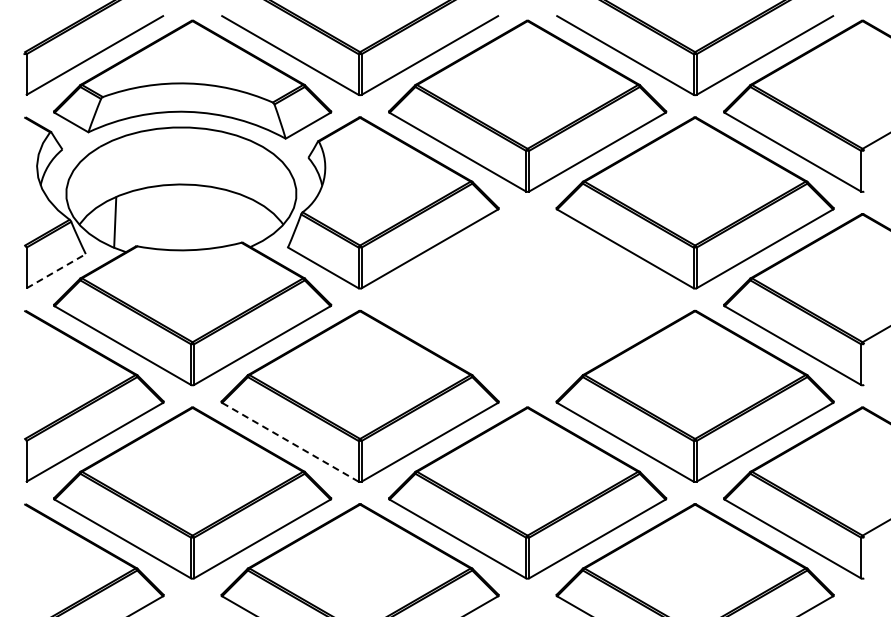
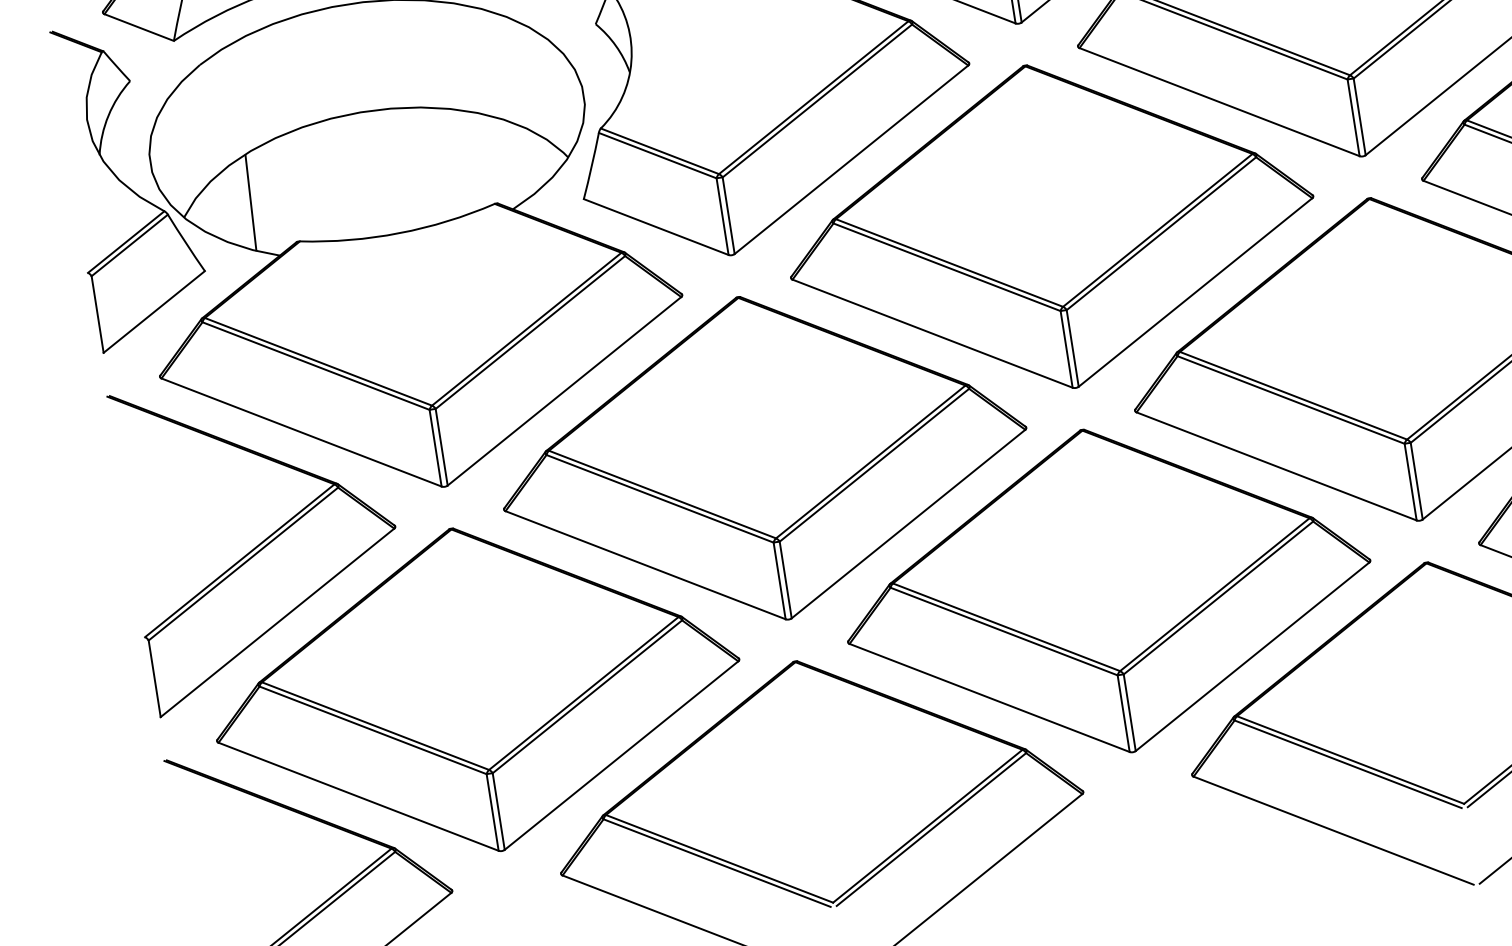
line: (56, 270) -> (154, 310), dashed -> solid
part: (527, 299) -> (1050, 226), added
line: (290, 442) -> (645, 565), dashed -> solid

